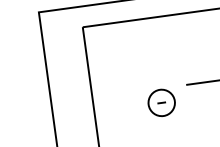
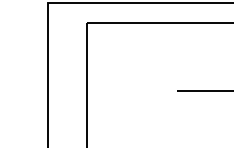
part: (161, 103) -> (151, 104), removed

